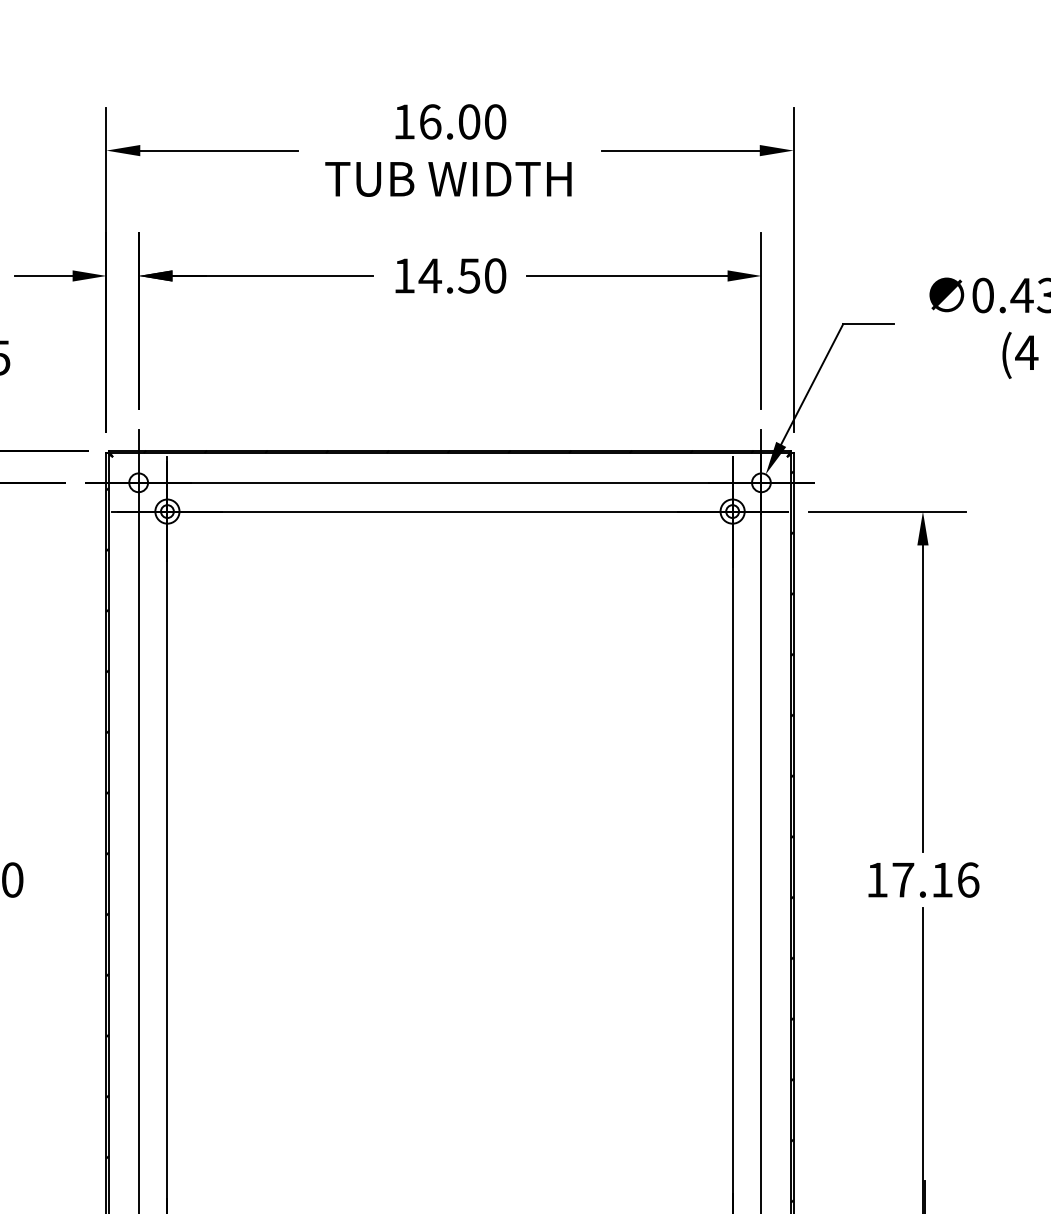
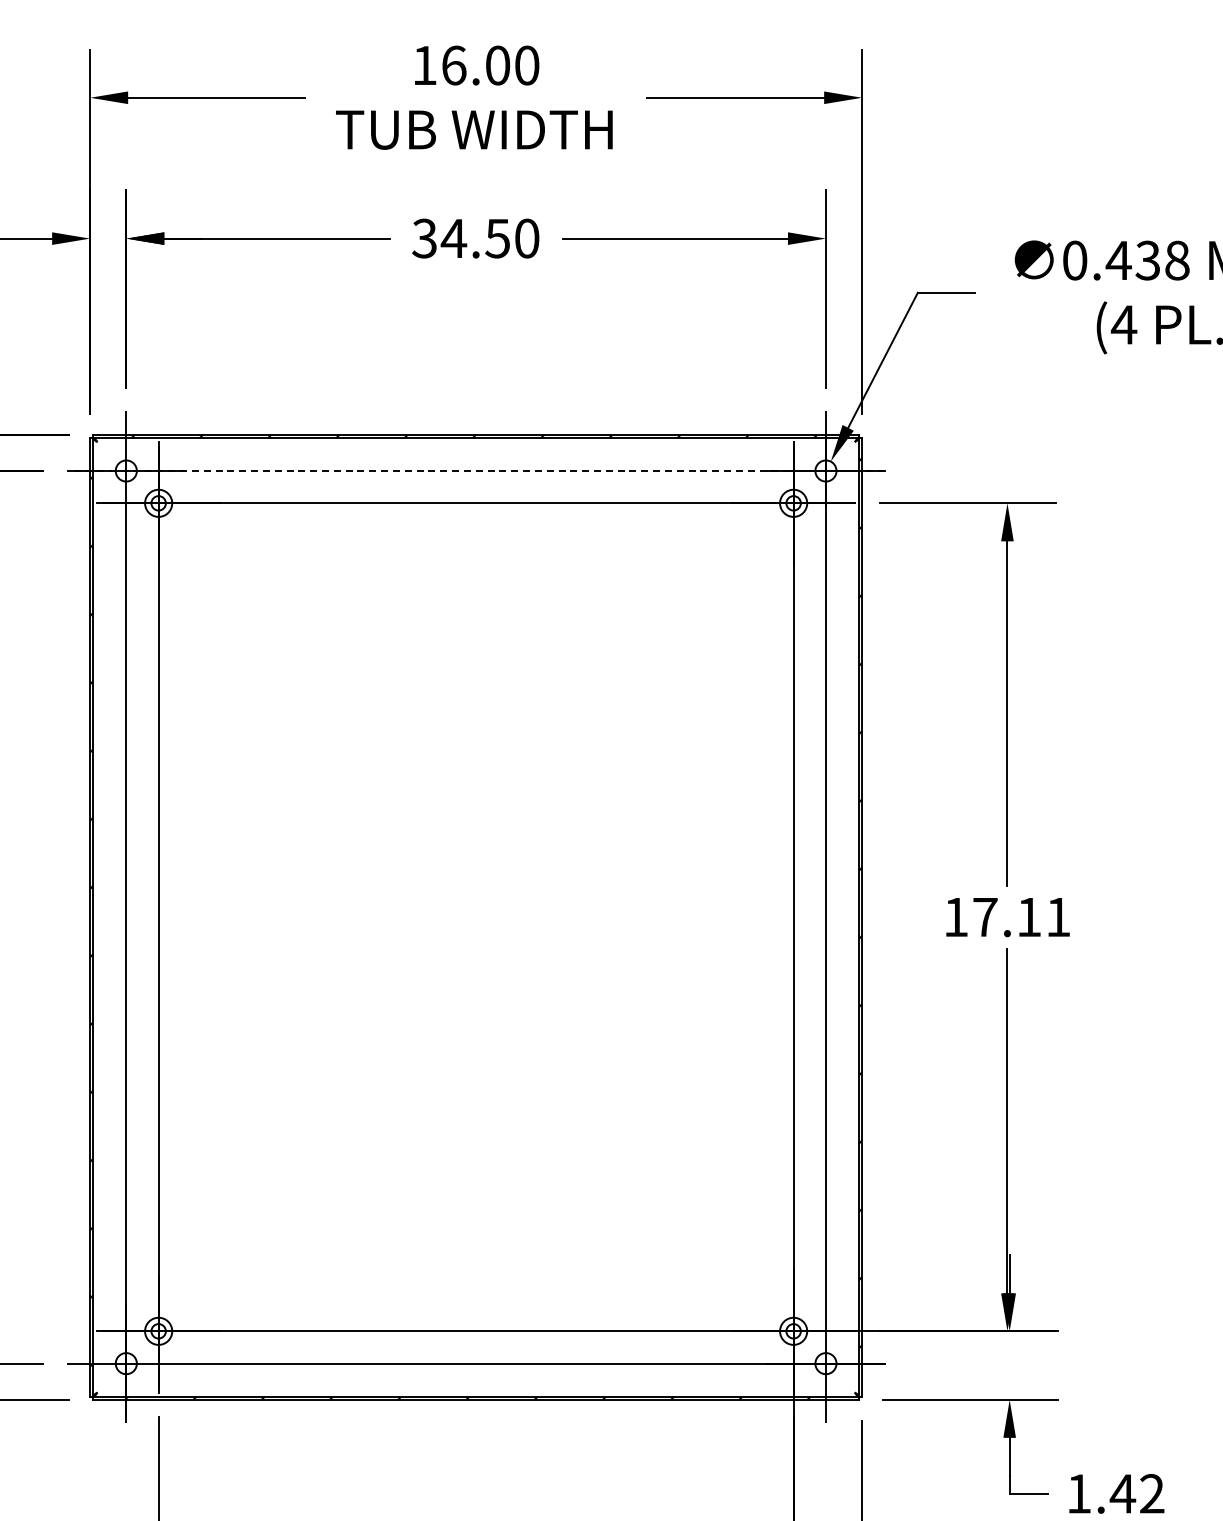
text: (404, 275) -> (424, 238), 14.50 -> 34.50
line: (450, 483) -> (476, 471), solid -> dashed
text: (968, 880) -> (1058, 917), 17.16 -> 17.11

